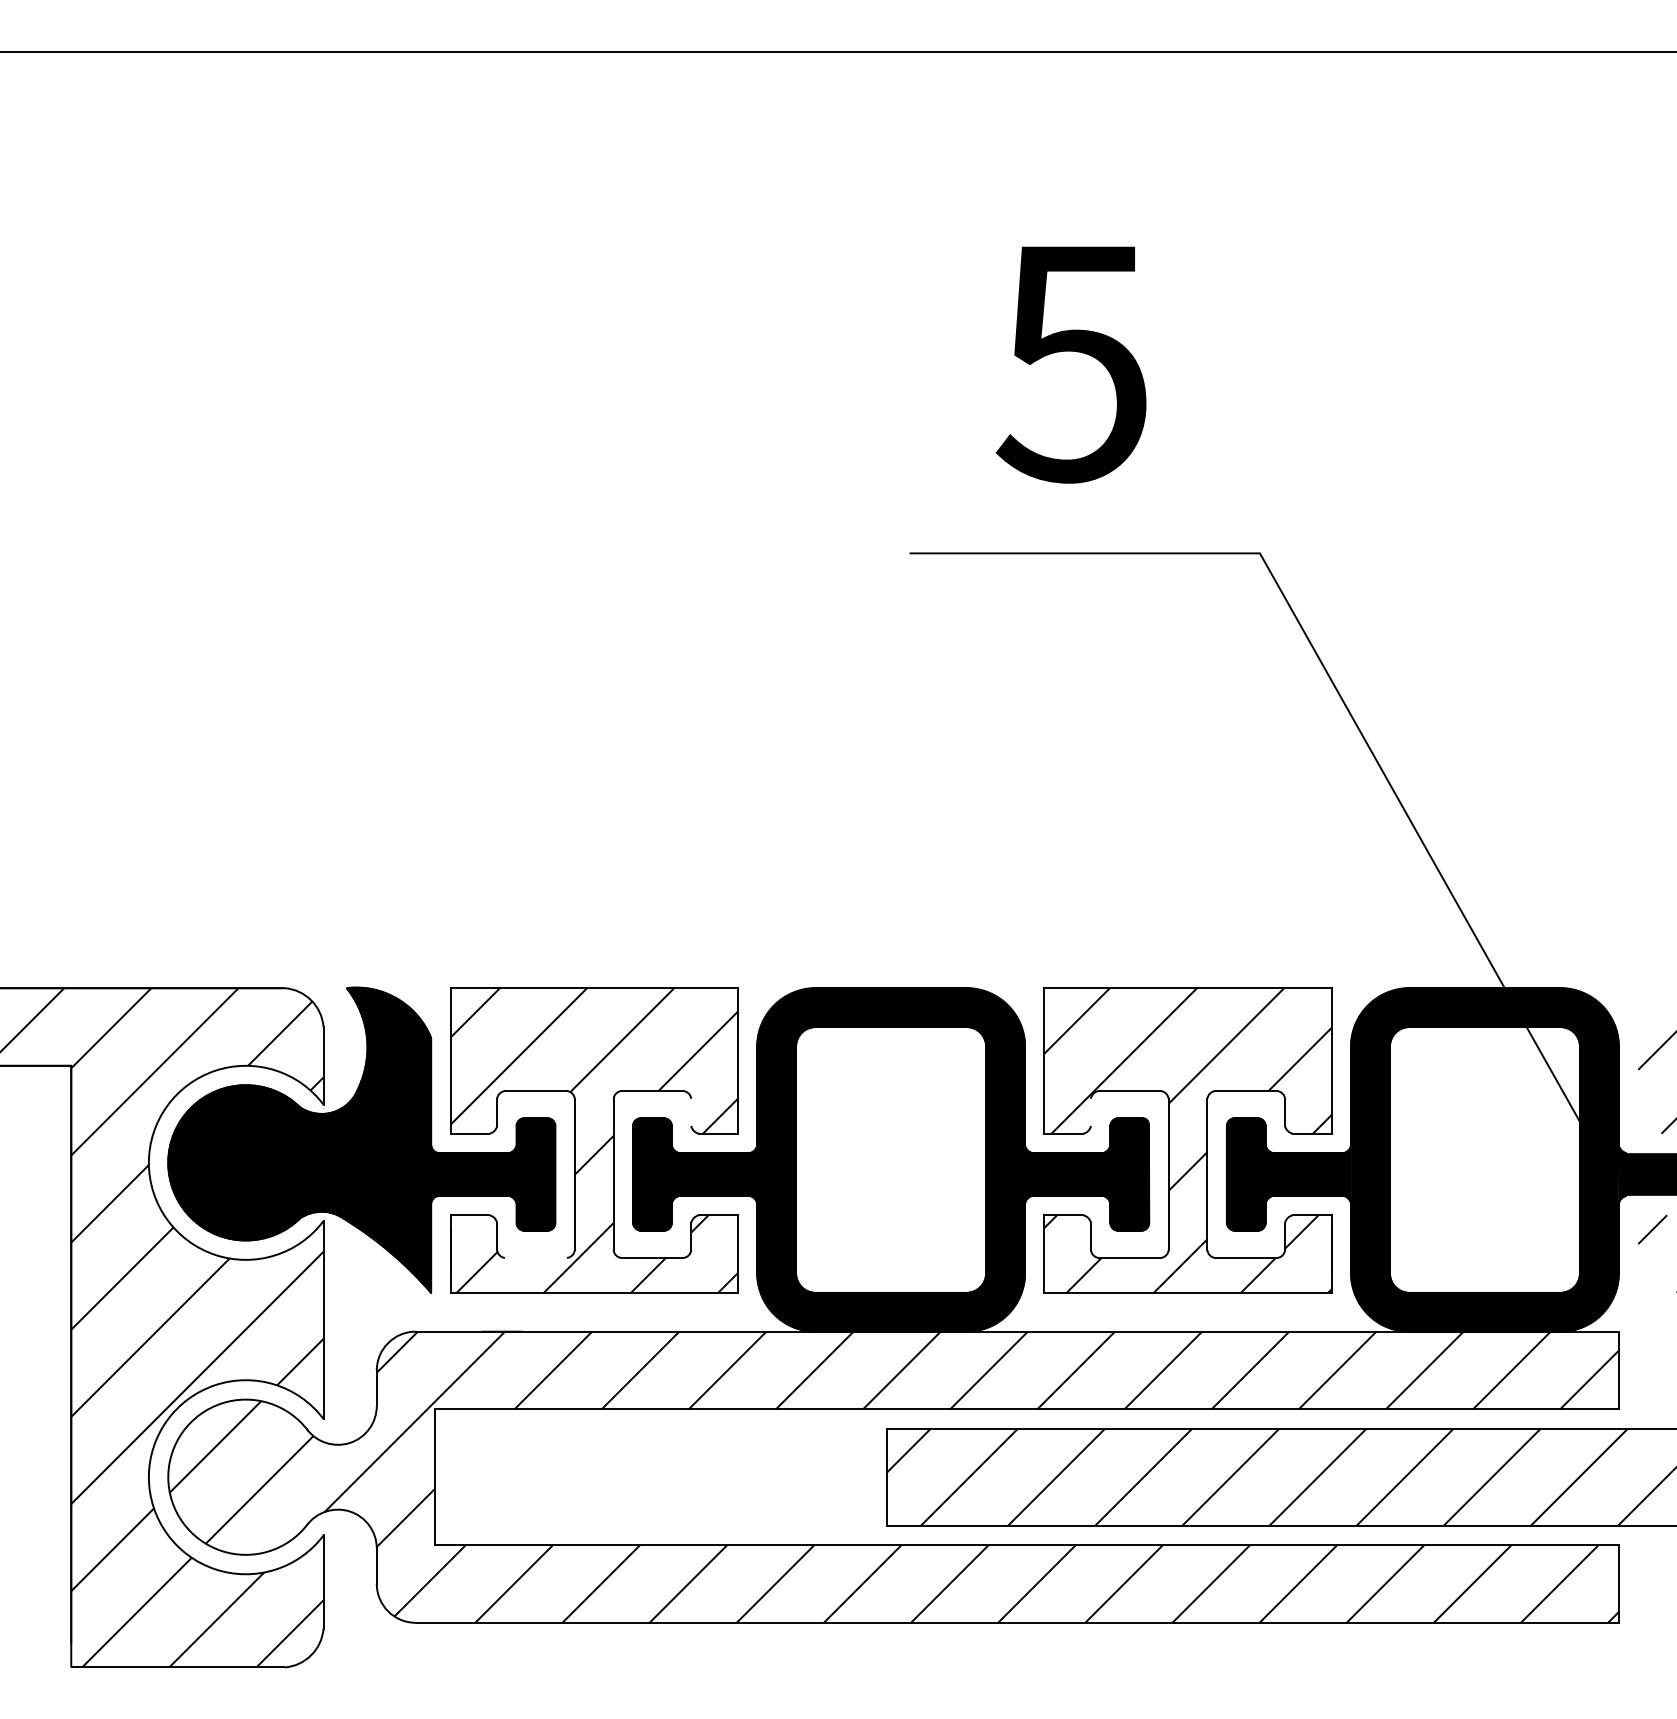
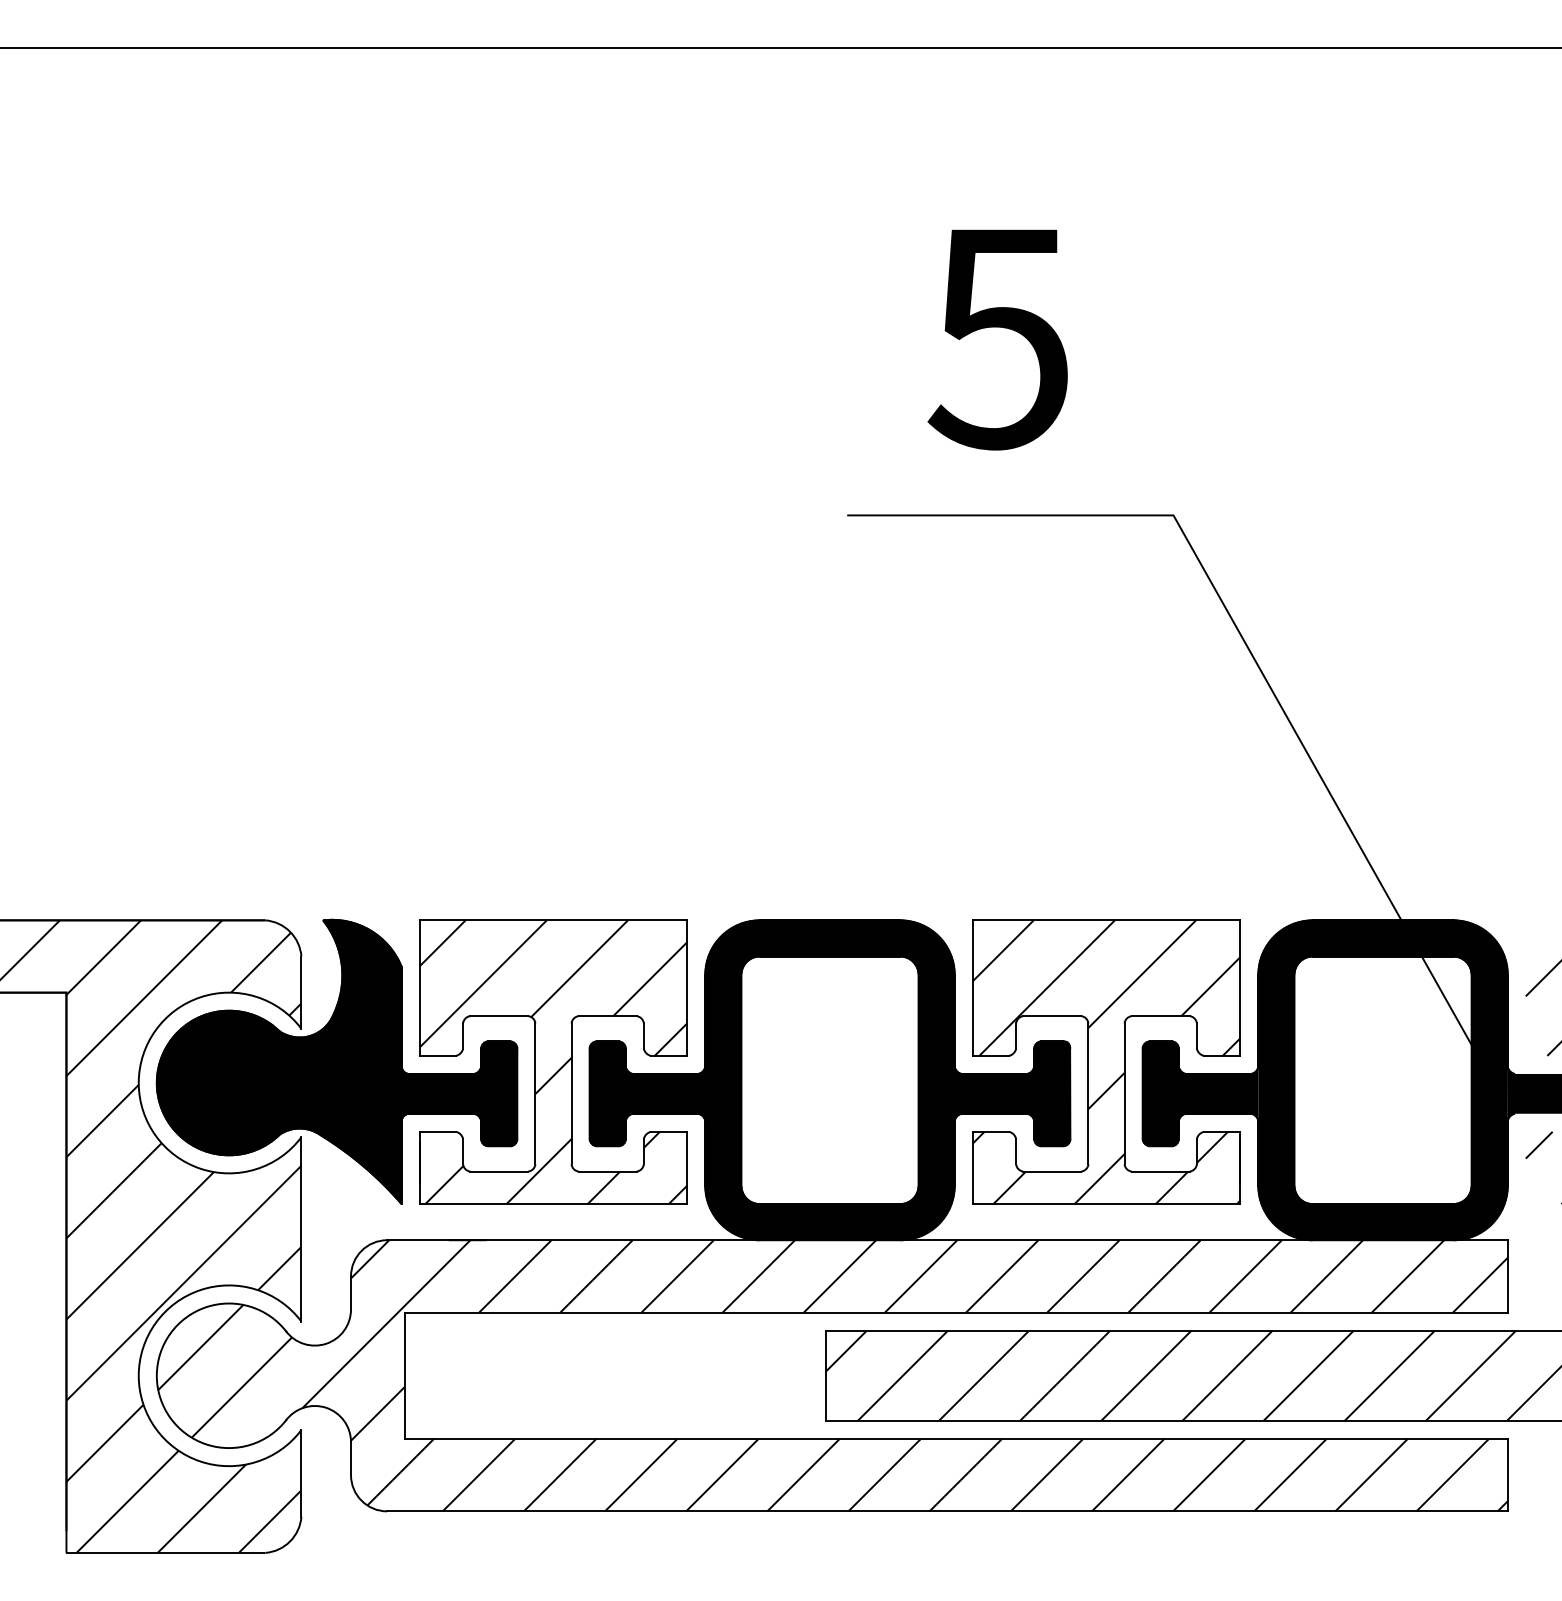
line: (691, 1111) -> (644, 1035), added
line: (1091, 1111) -> (1016, 1035), added
line: (535, 1257) -> (498, 1171), added

